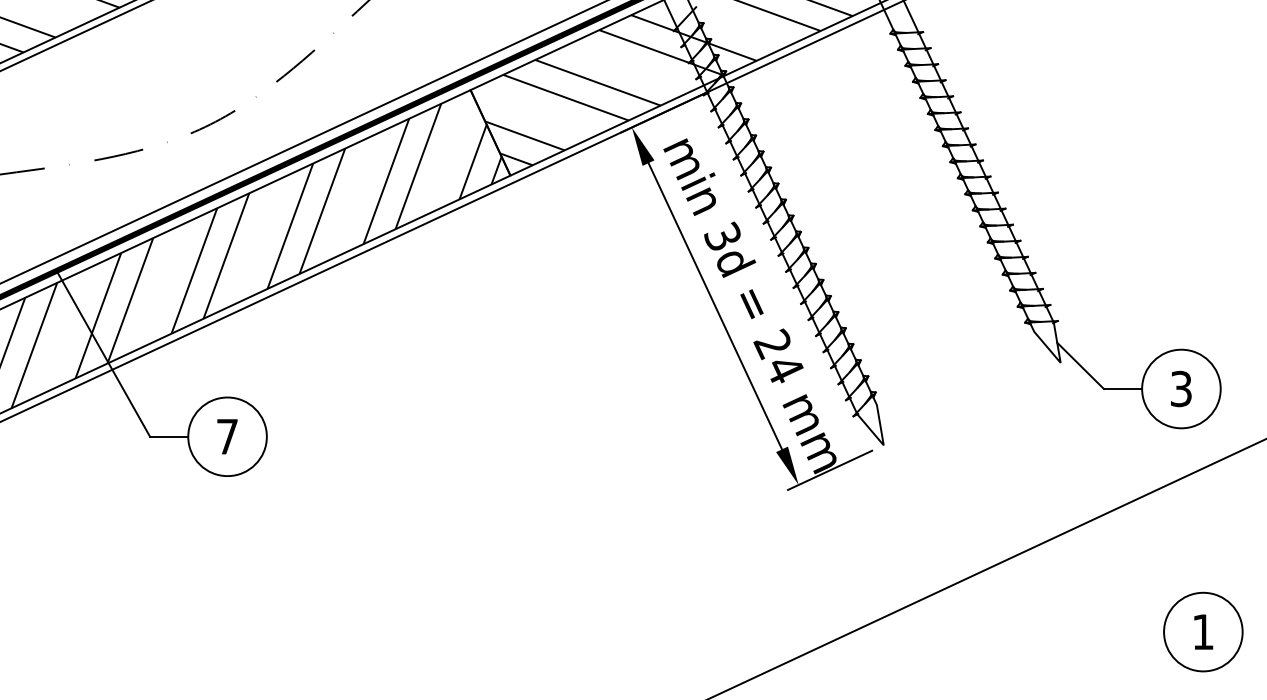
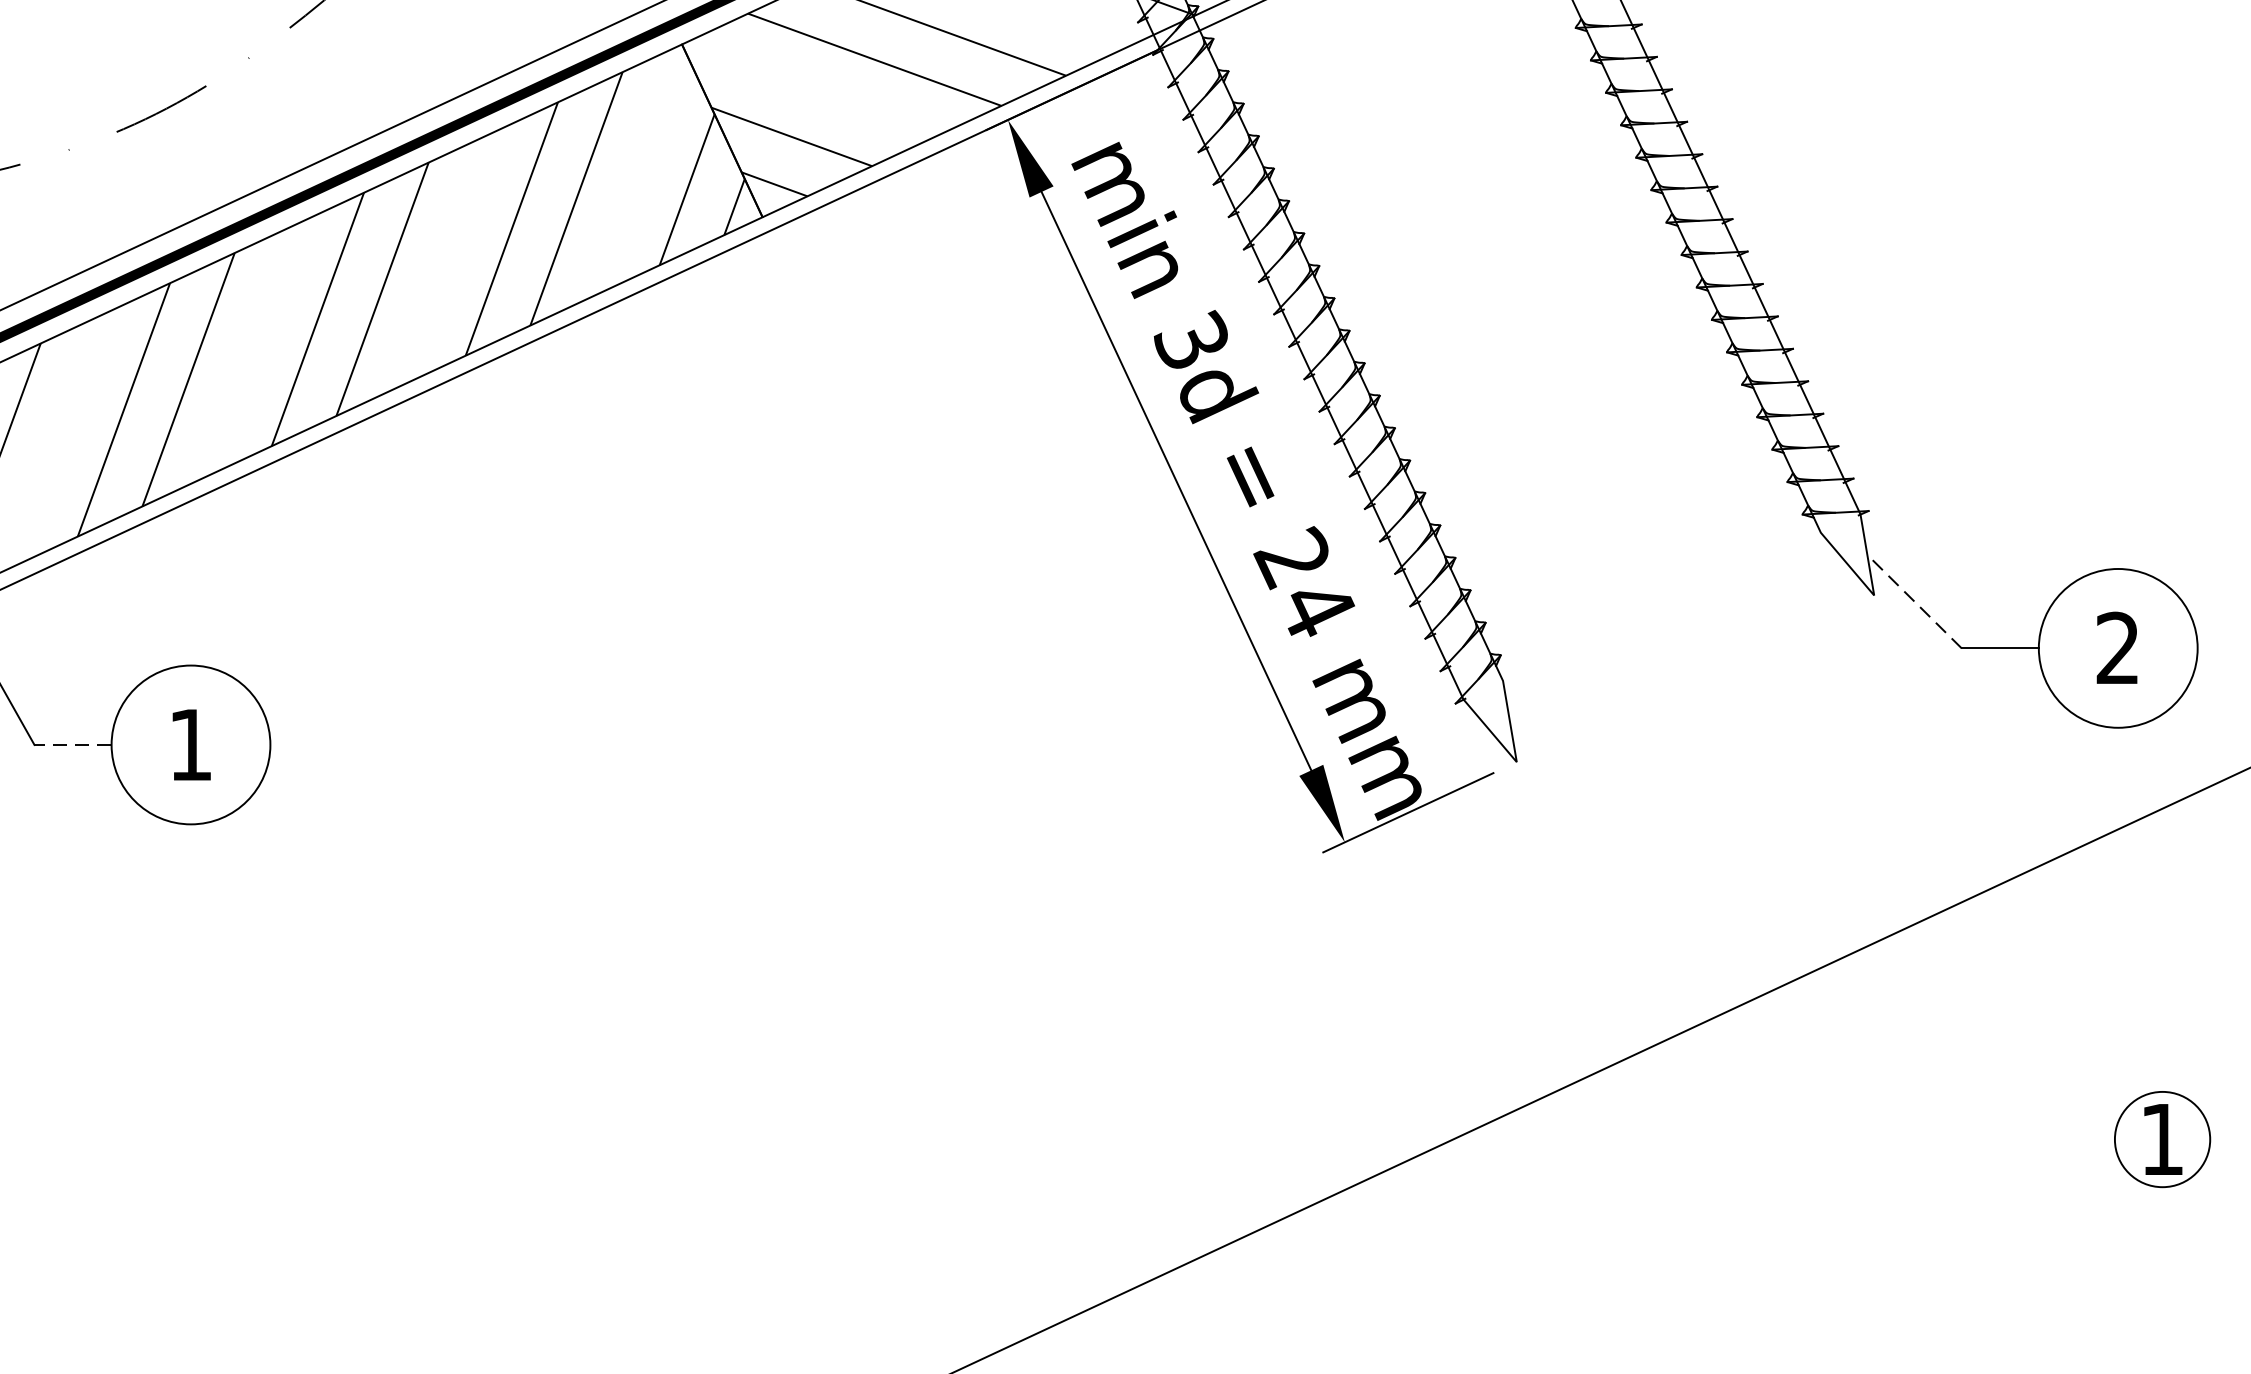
line: (1080, 365) -> (1914, 600), solid -> dashed
text: (1180, 389) -> (2116, 649), 3 -> 2
line: (168, 436) -> (71, 744), solid -> dashed
text: (227, 436) -> (190, 744), 7 -> 1
circle: (1203, 631) -> (2162, 1138), size x0.6

